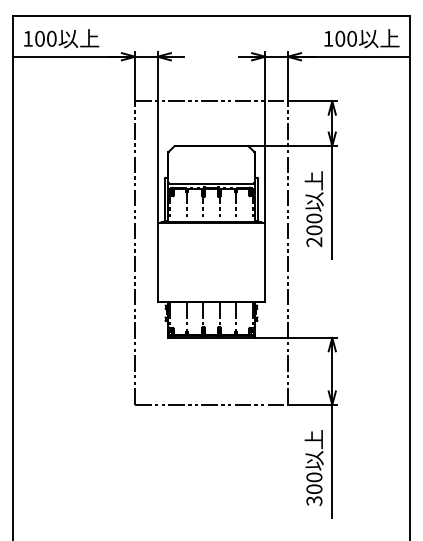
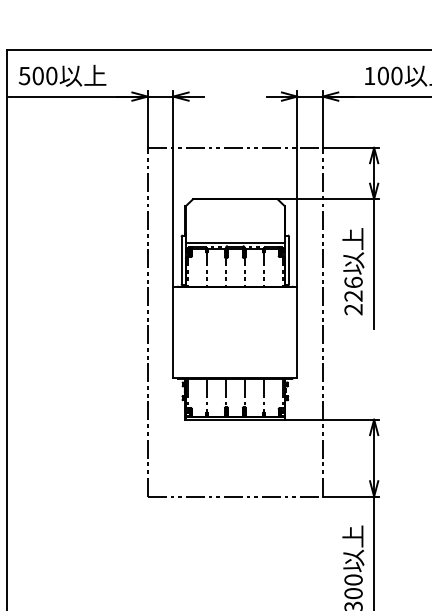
text: (27, 38) -> (23, 75), 100 -> 500
text: (314, 224) -> (353, 289), 200 -> 226

